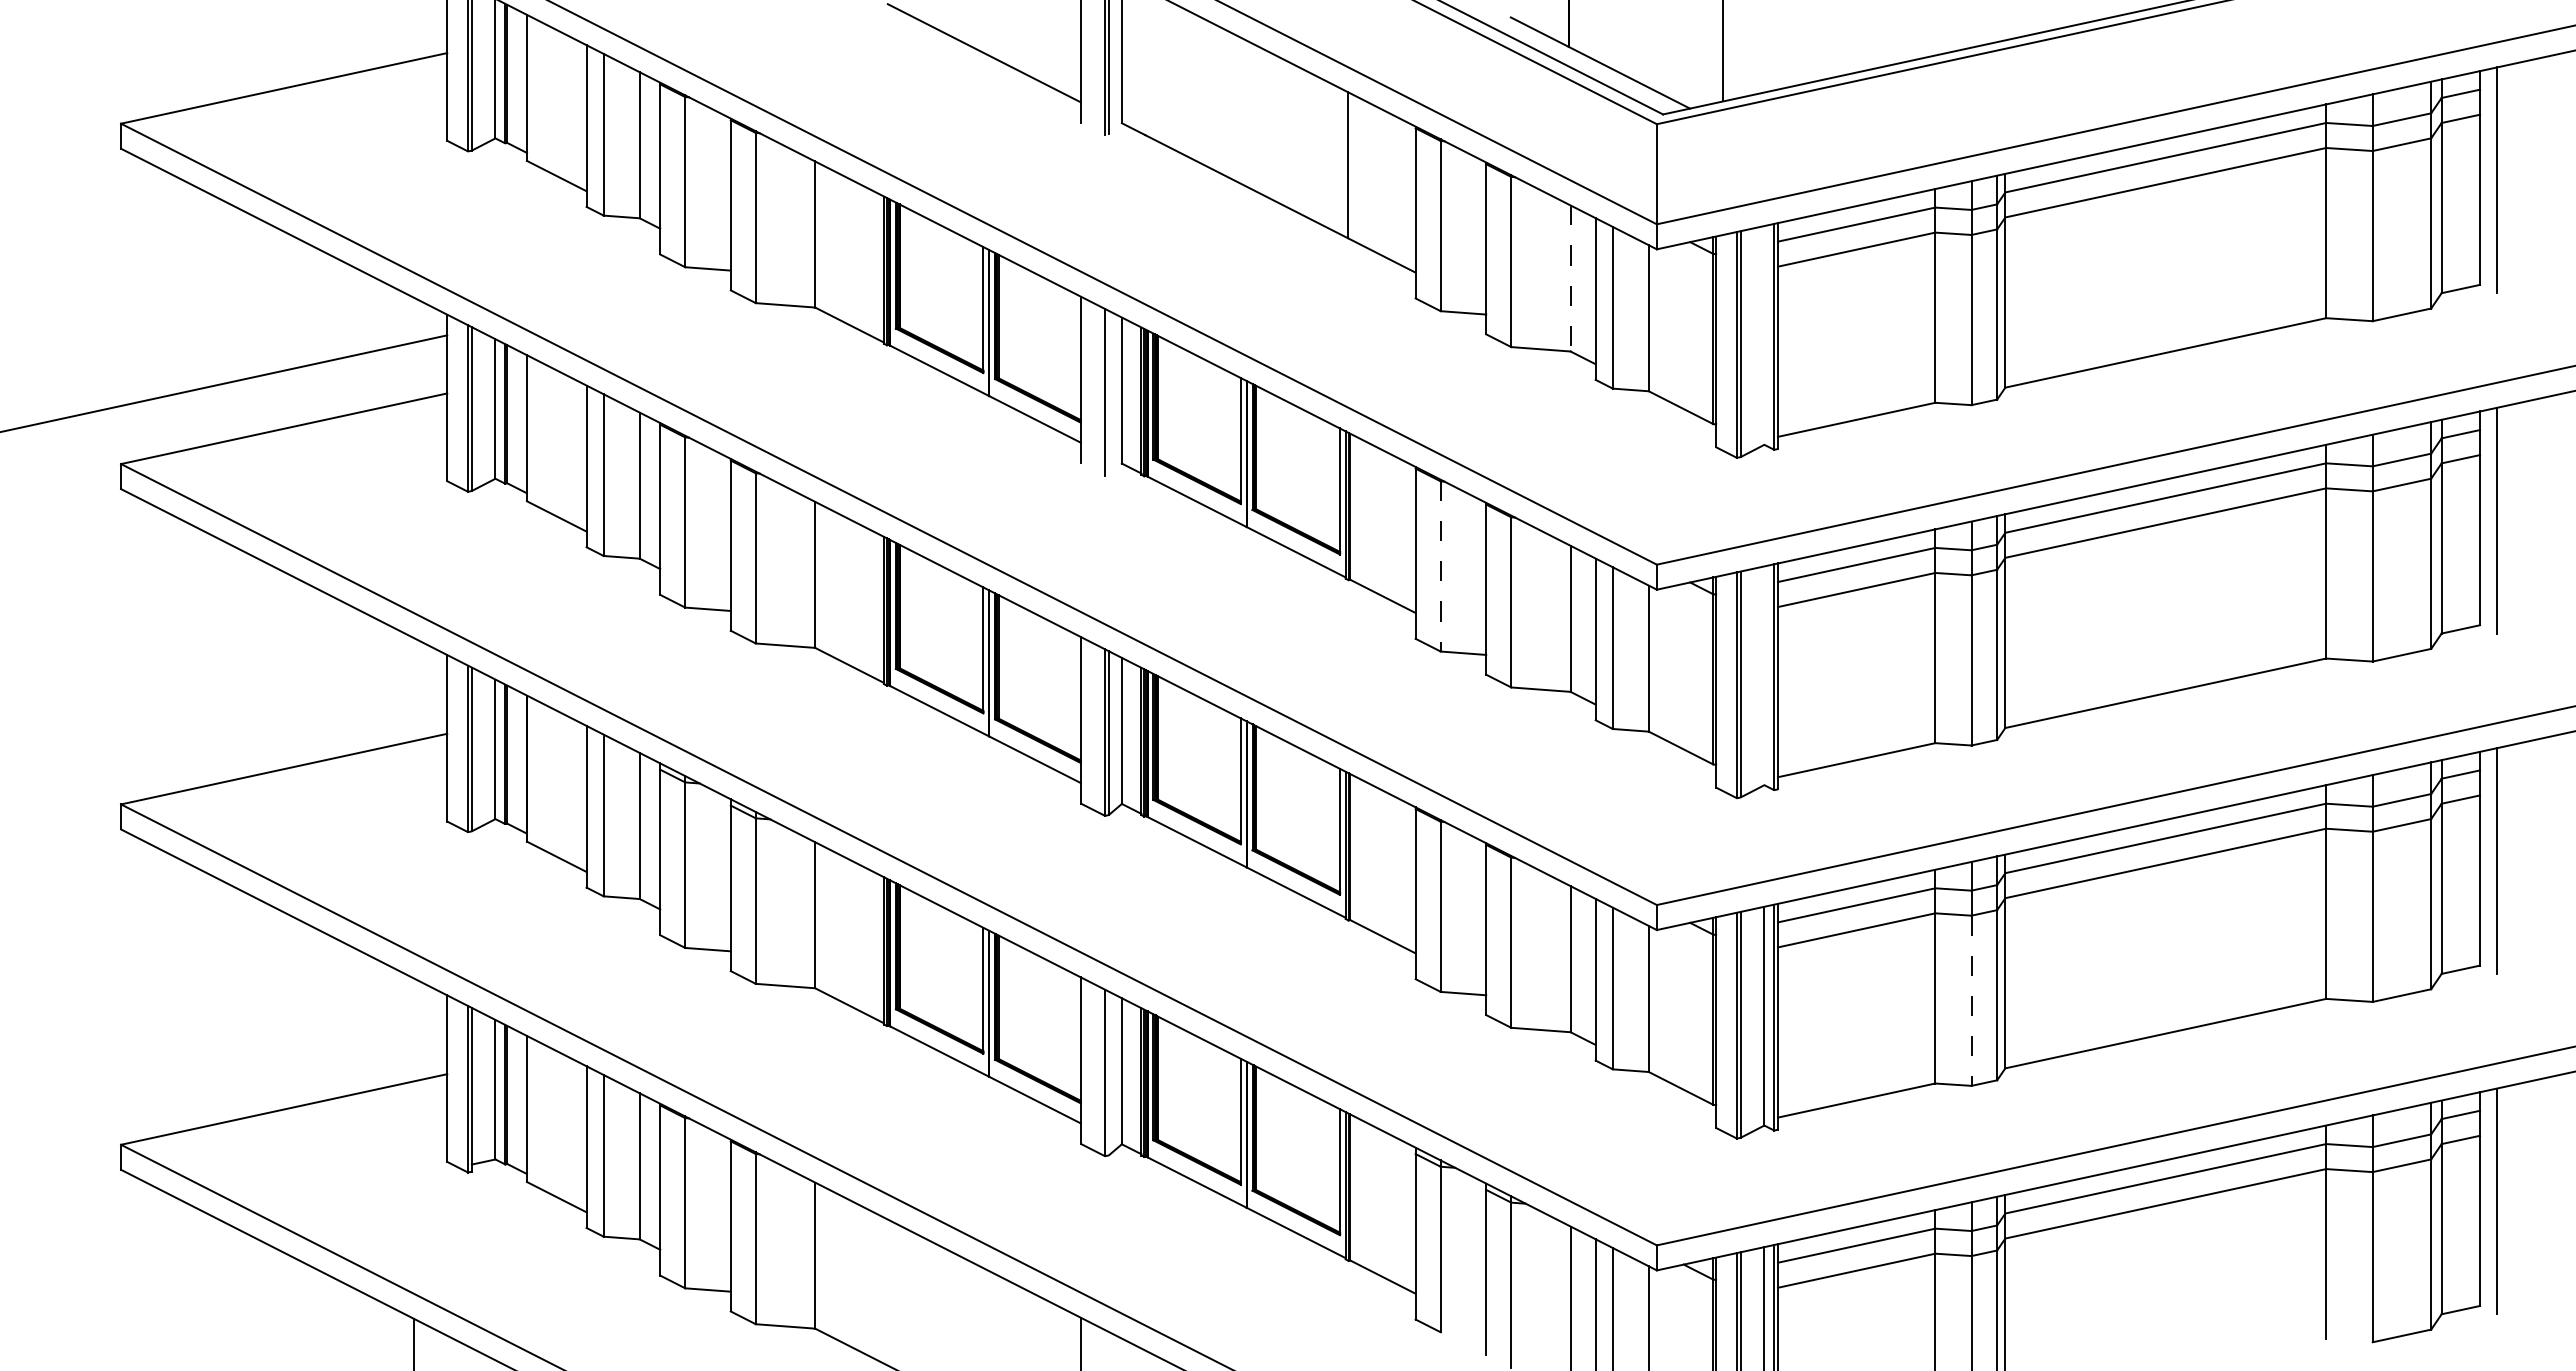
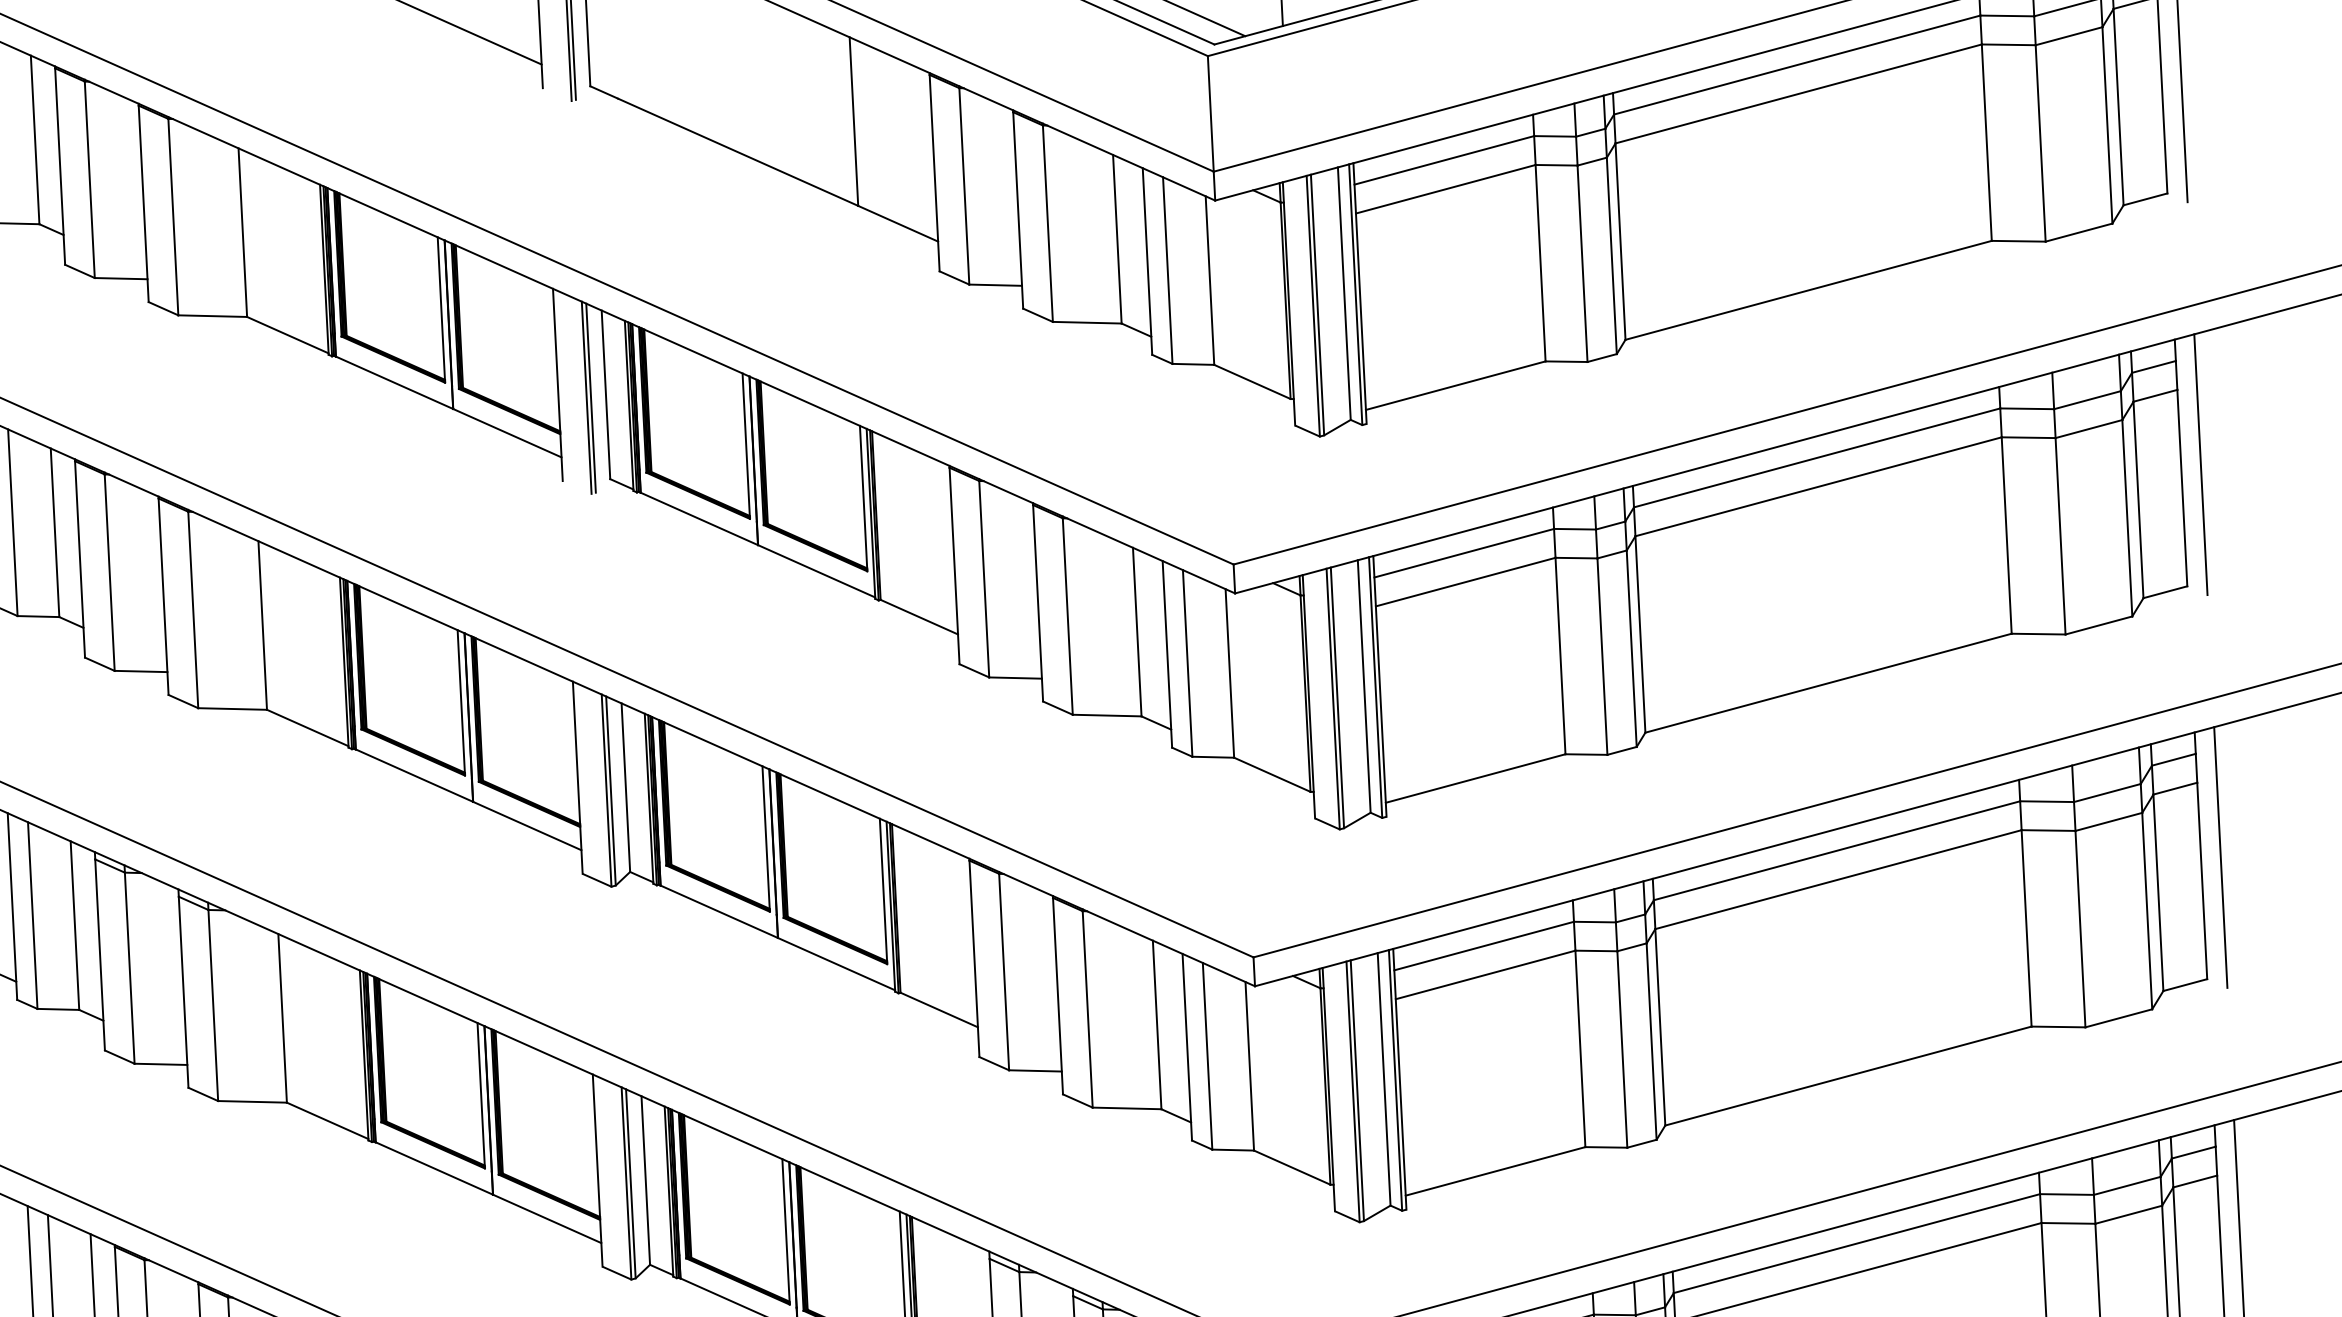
line: (1570, 278) -> (1117, 239), dashed -> solid
line: (1764, 335) -> (1344, 293), added
line: (1108, 392) -> (590, 397), added
line: (1440, 566) -> (984, 579), dashed -> solid
line: (1764, 675) -> (1364, 686), added
line: (1971, 1001) -> (1622, 1050), dashed -> solid
line: (1108, 1073) -> (630, 1183), added

